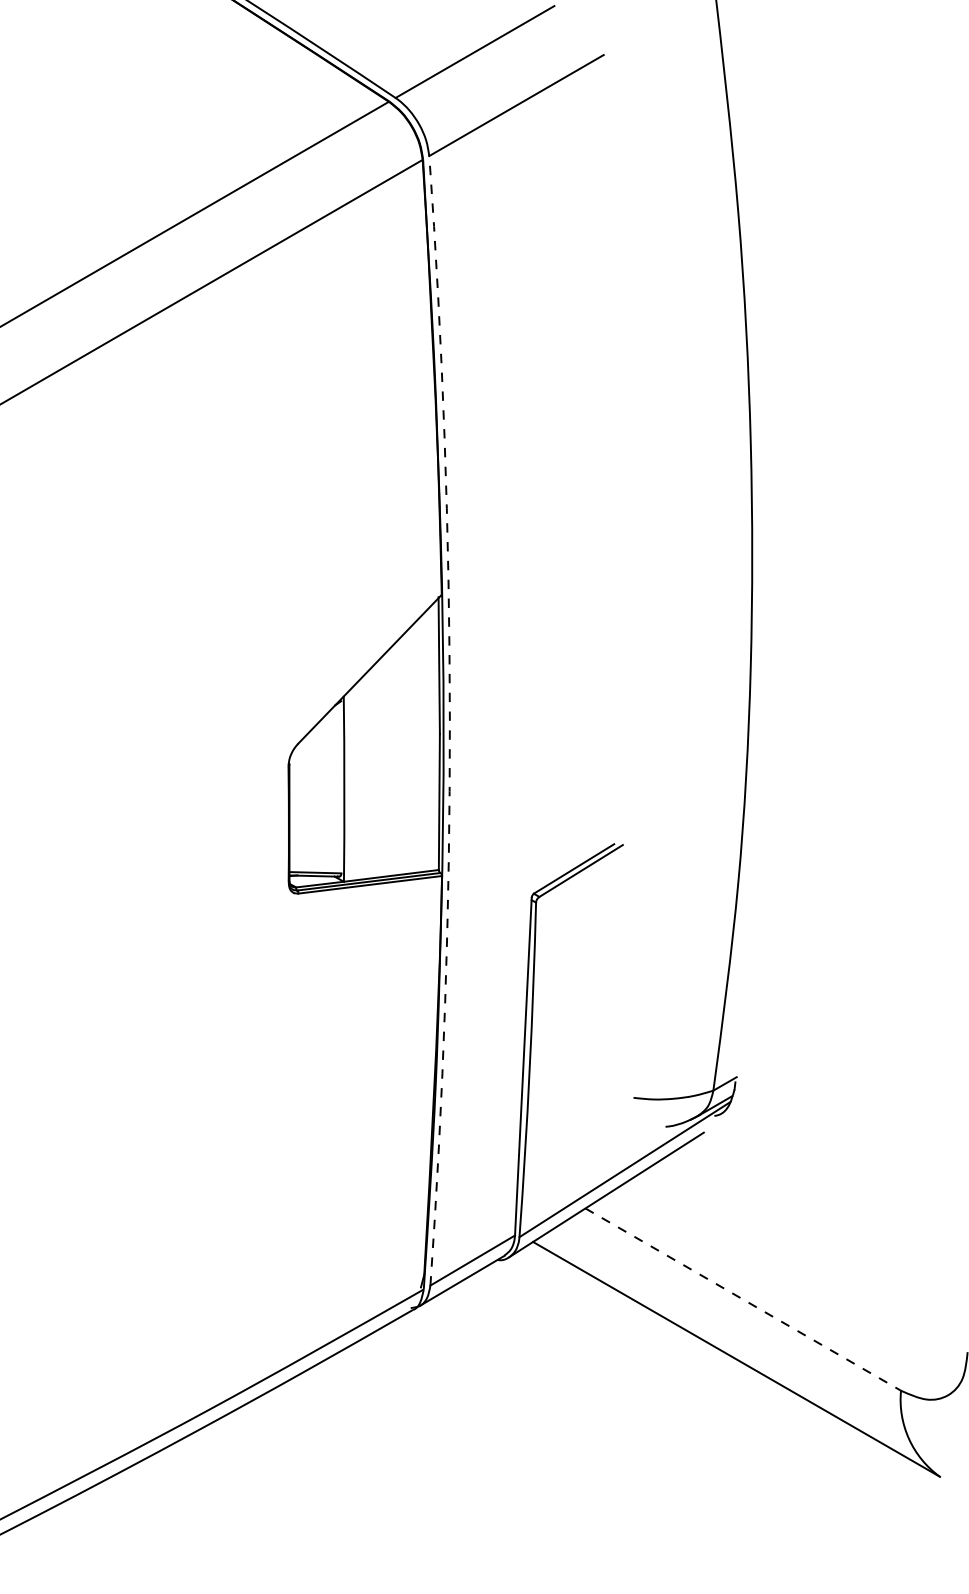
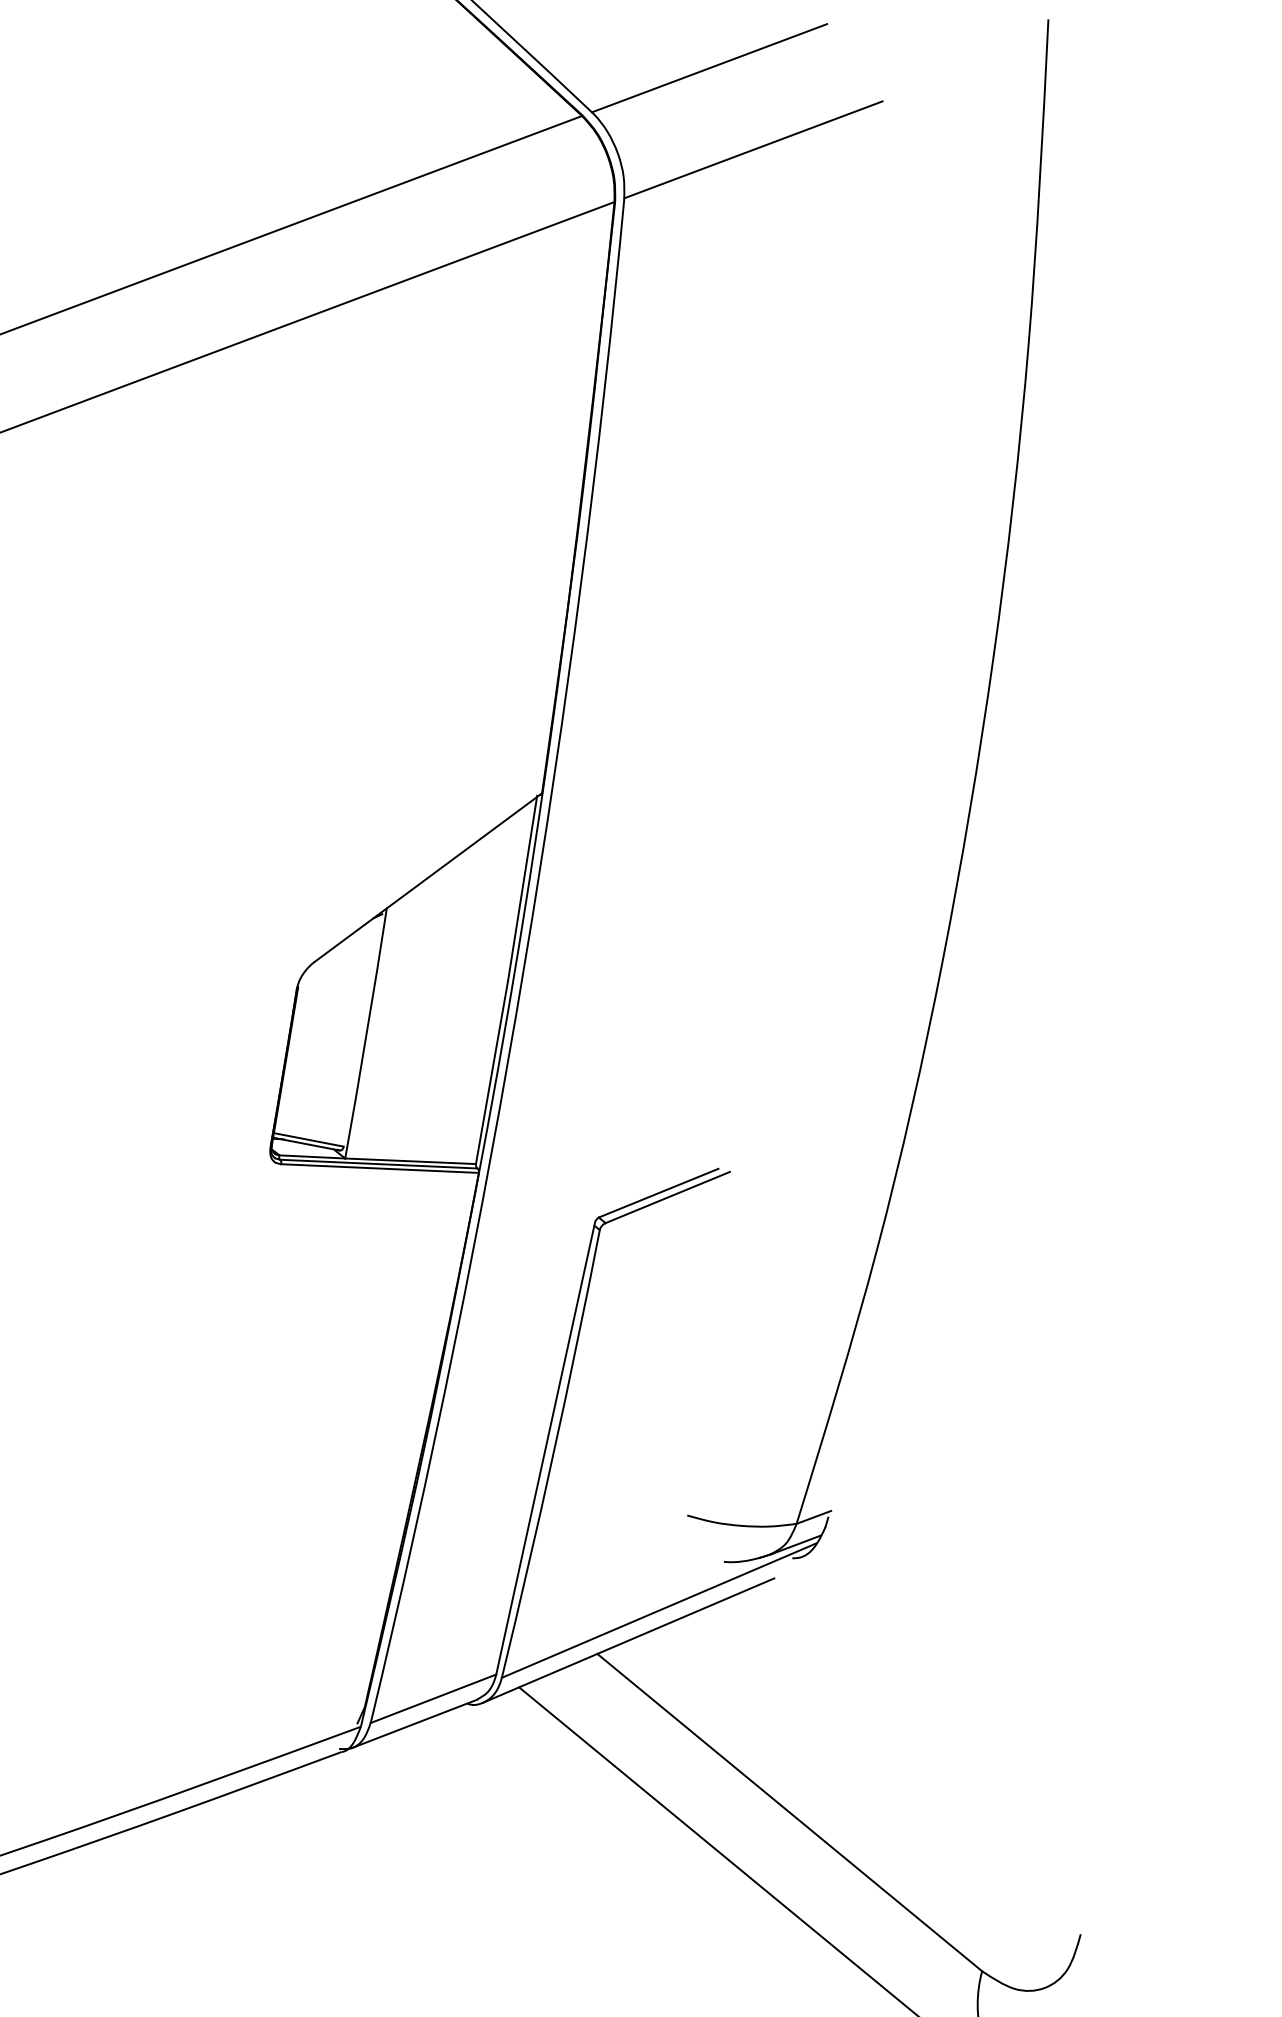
arc: (449, 720) -> (524, 964), dashed -> solid
line: (743, 1299) -> (790, 1812), dashed -> solid

